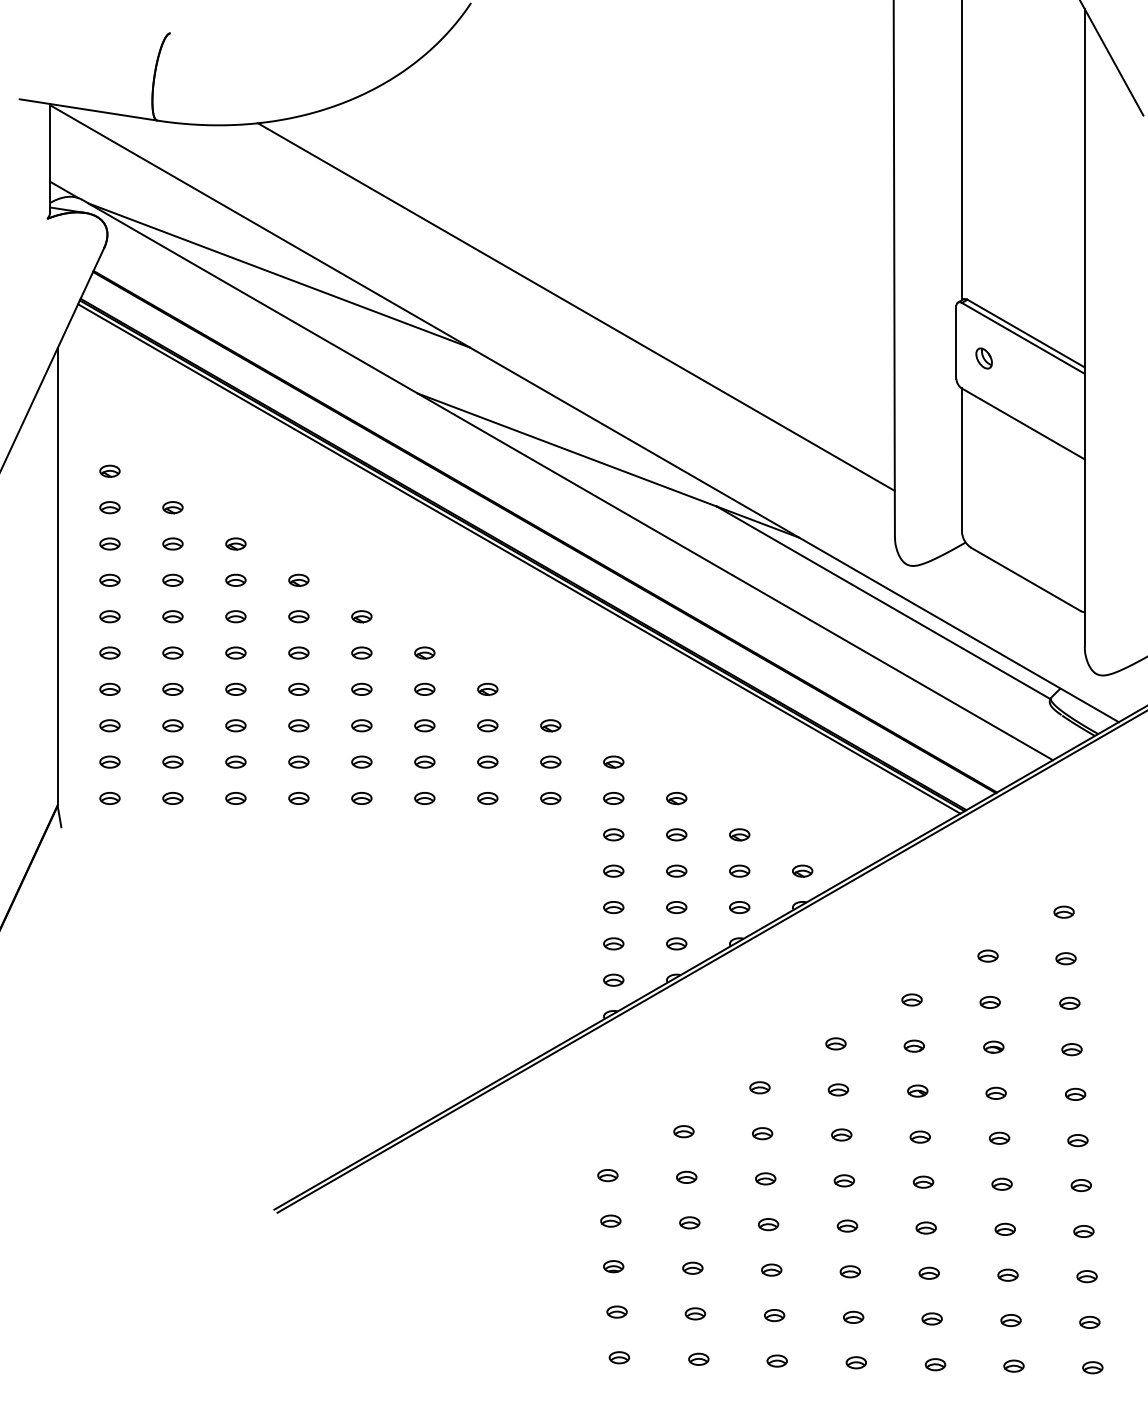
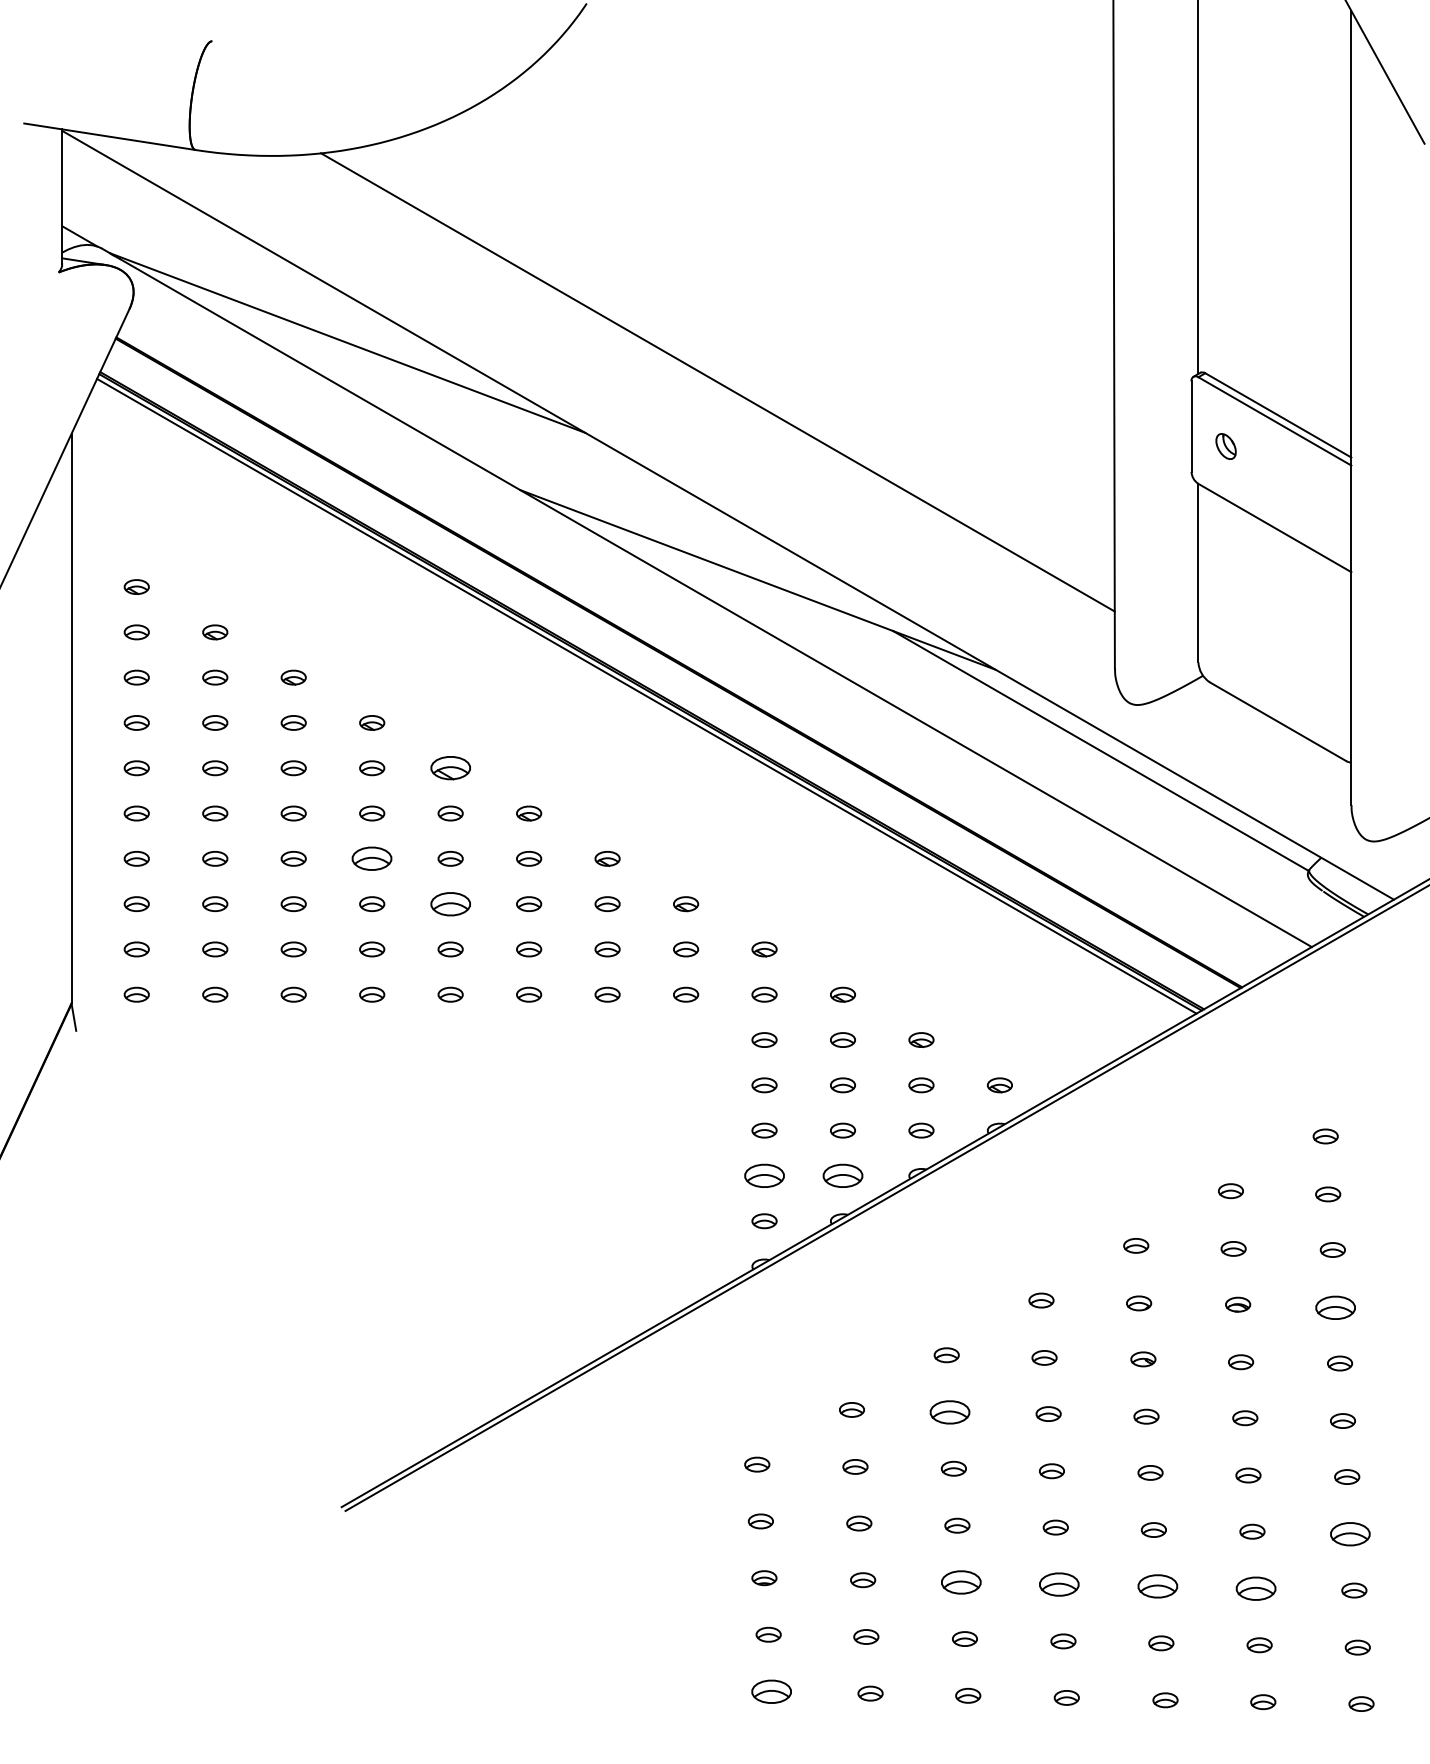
part: (361, 616) -> (450, 768), size x1.6
part: (299, 689) -> (372, 858), size x1.6
part: (361, 725) -> (450, 903), size x1.6
part: (613, 943) -> (764, 1175), size x1.6
part: (676, 943) -> (842, 1175), size x1.6
part: (1071, 1049) -> (1335, 1307), size x1.6
part: (762, 1133) -> (949, 1412), size x1.6
part: (1083, 1231) -> (1350, 1534), size x1.6
part: (771, 1270) -> (961, 1582), size x1.6
part: (850, 1271) -> (1059, 1584), size x1.6
part: (929, 1273) -> (1157, 1586), size x1.6
part: (1007, 1274) -> (1255, 1588), size x1.6
part: (619, 1357) -> (771, 1691), size x1.6

